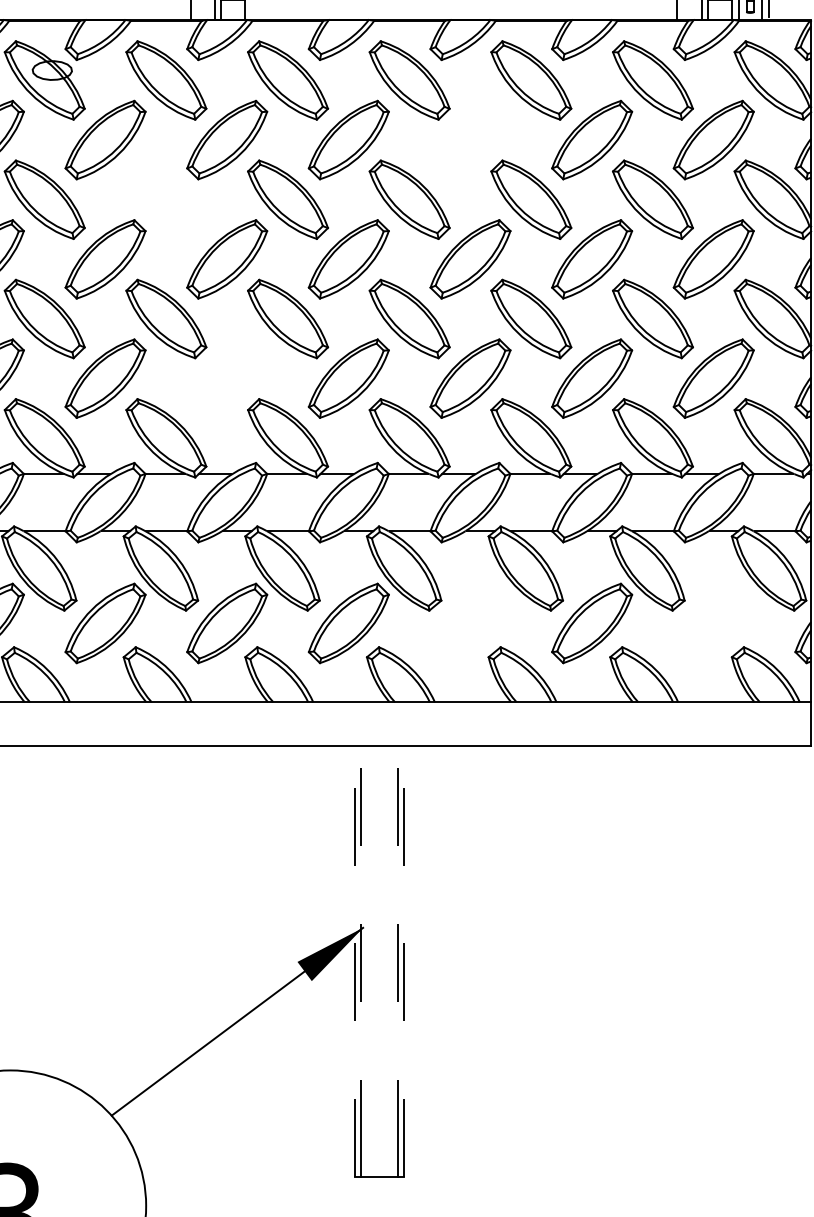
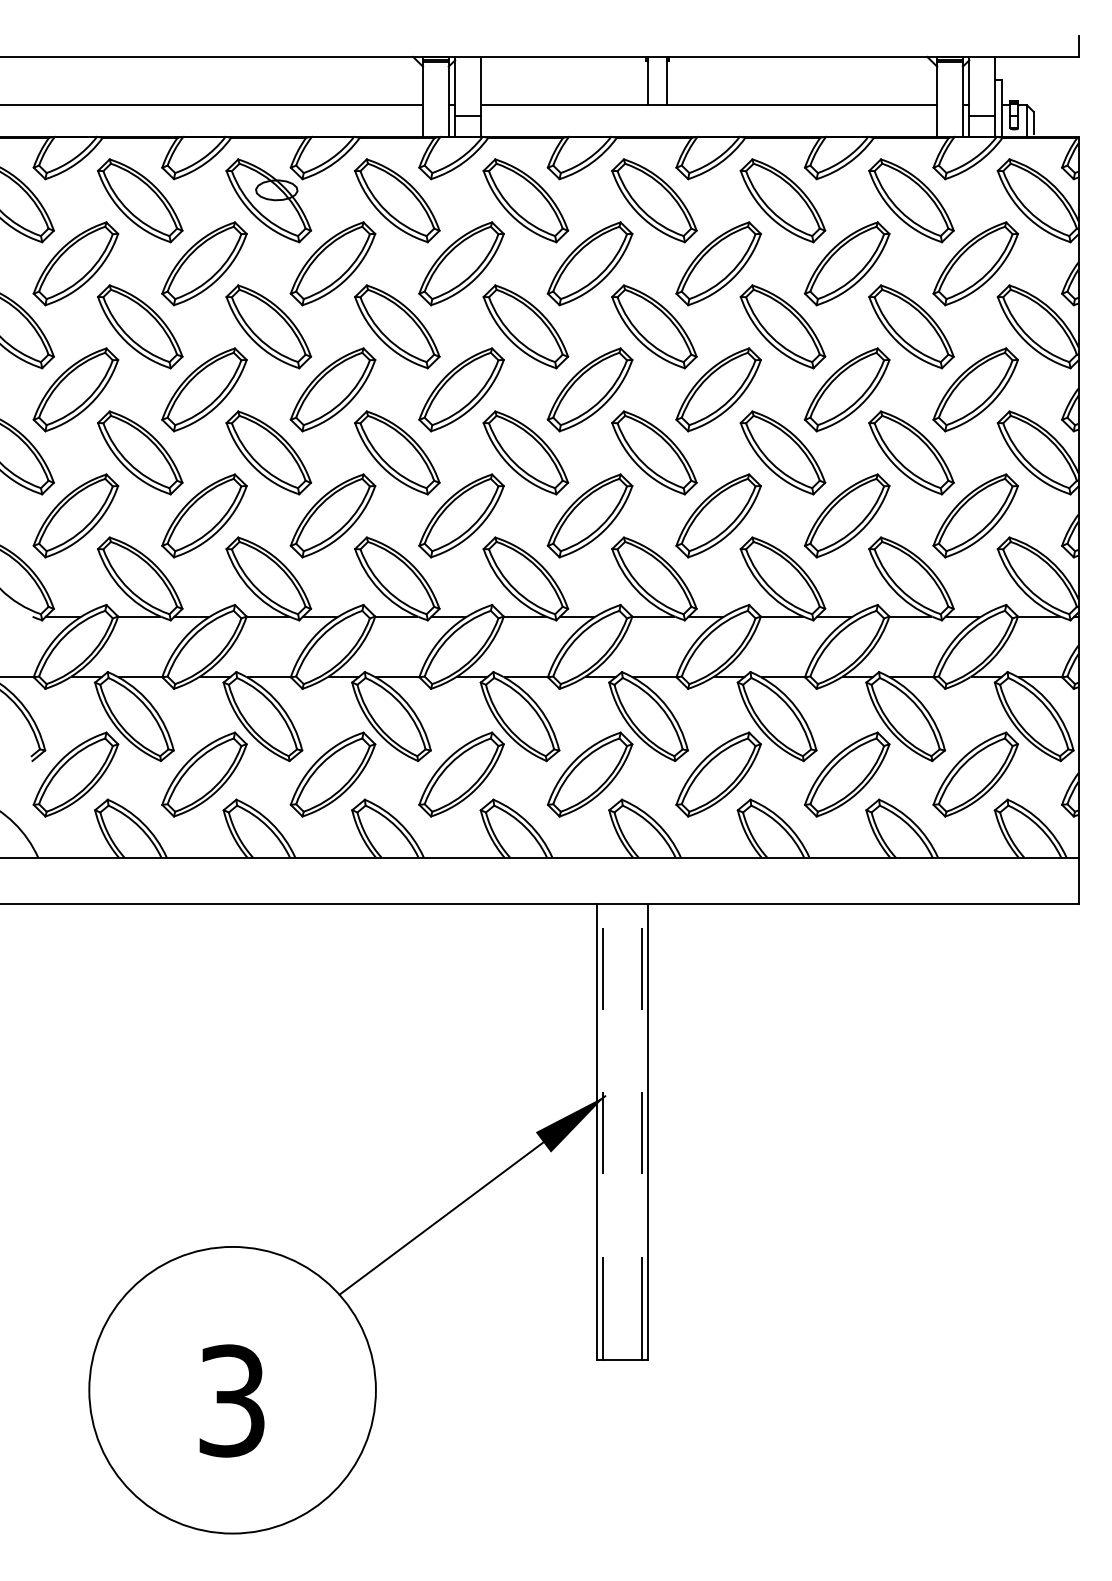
part: (470, 139) -> (718, 263), added
part: (166, 199) -> (397, 326), added
part: (227, 378) -> (461, 515), added
part: (470, 623) -> (718, 774), added
part: (713, 623) -> (975, 774), added
line: (354, 961) -> (596, 1131), dashed -> solid
line: (403, 961) -> (647, 1131), dashed -> solid

